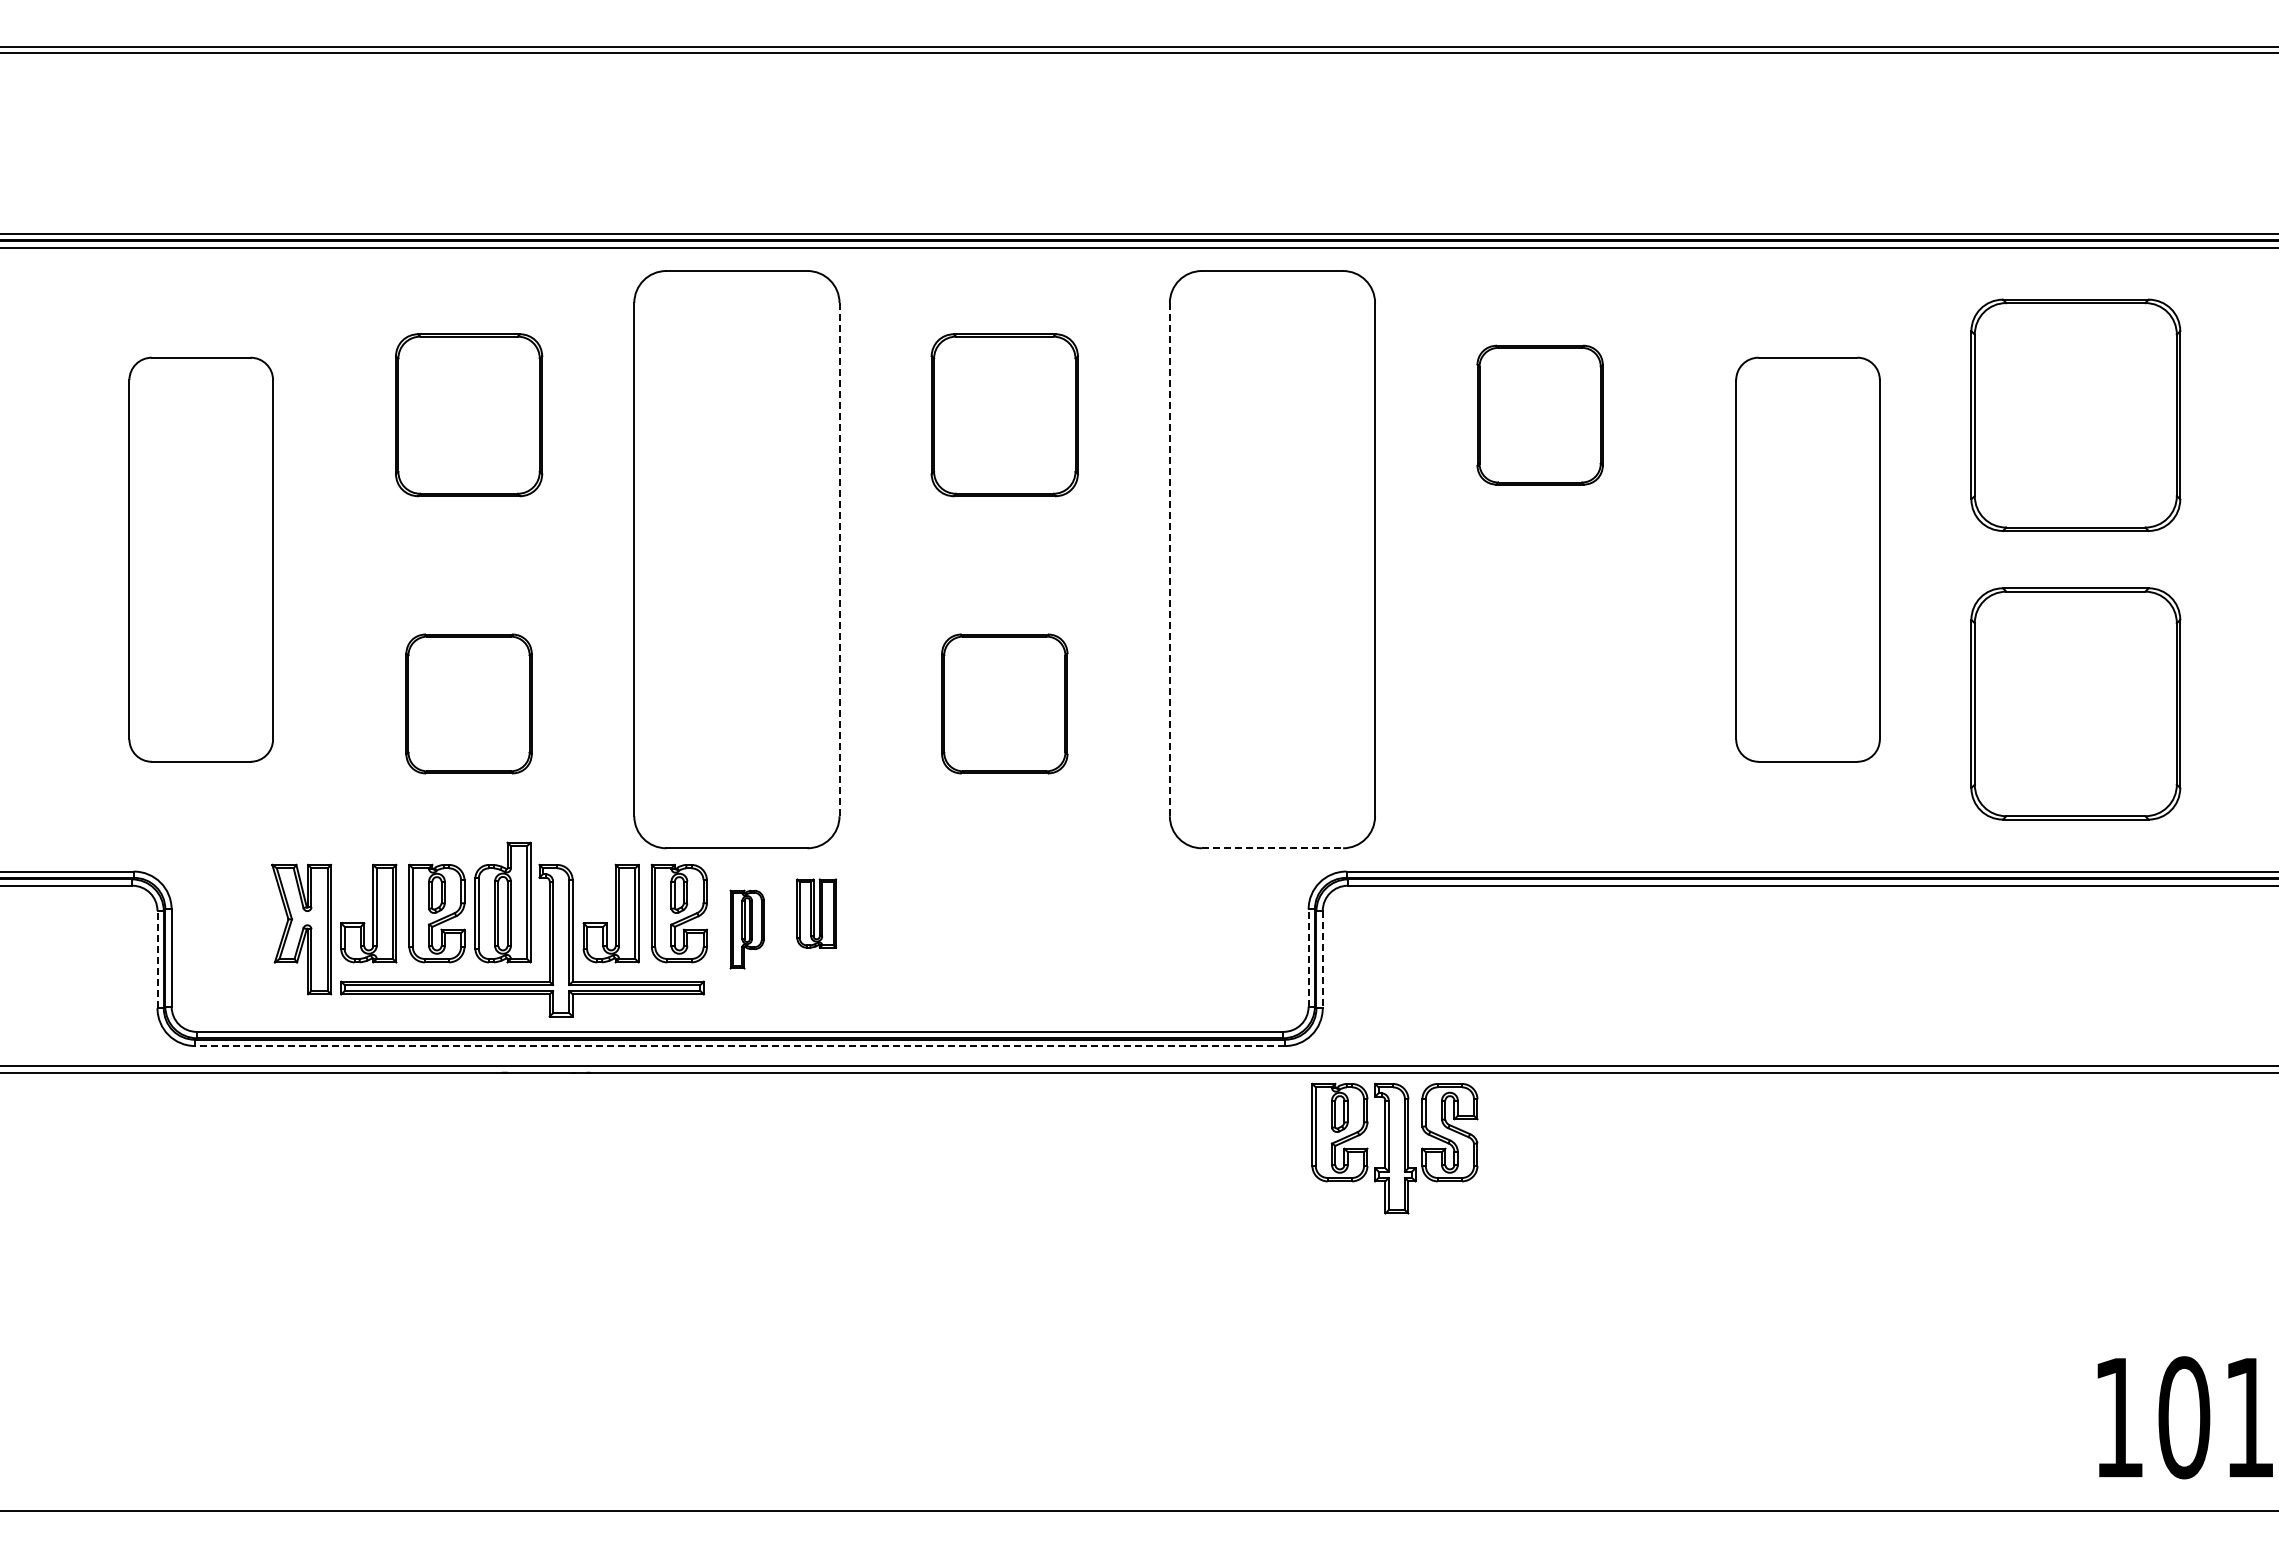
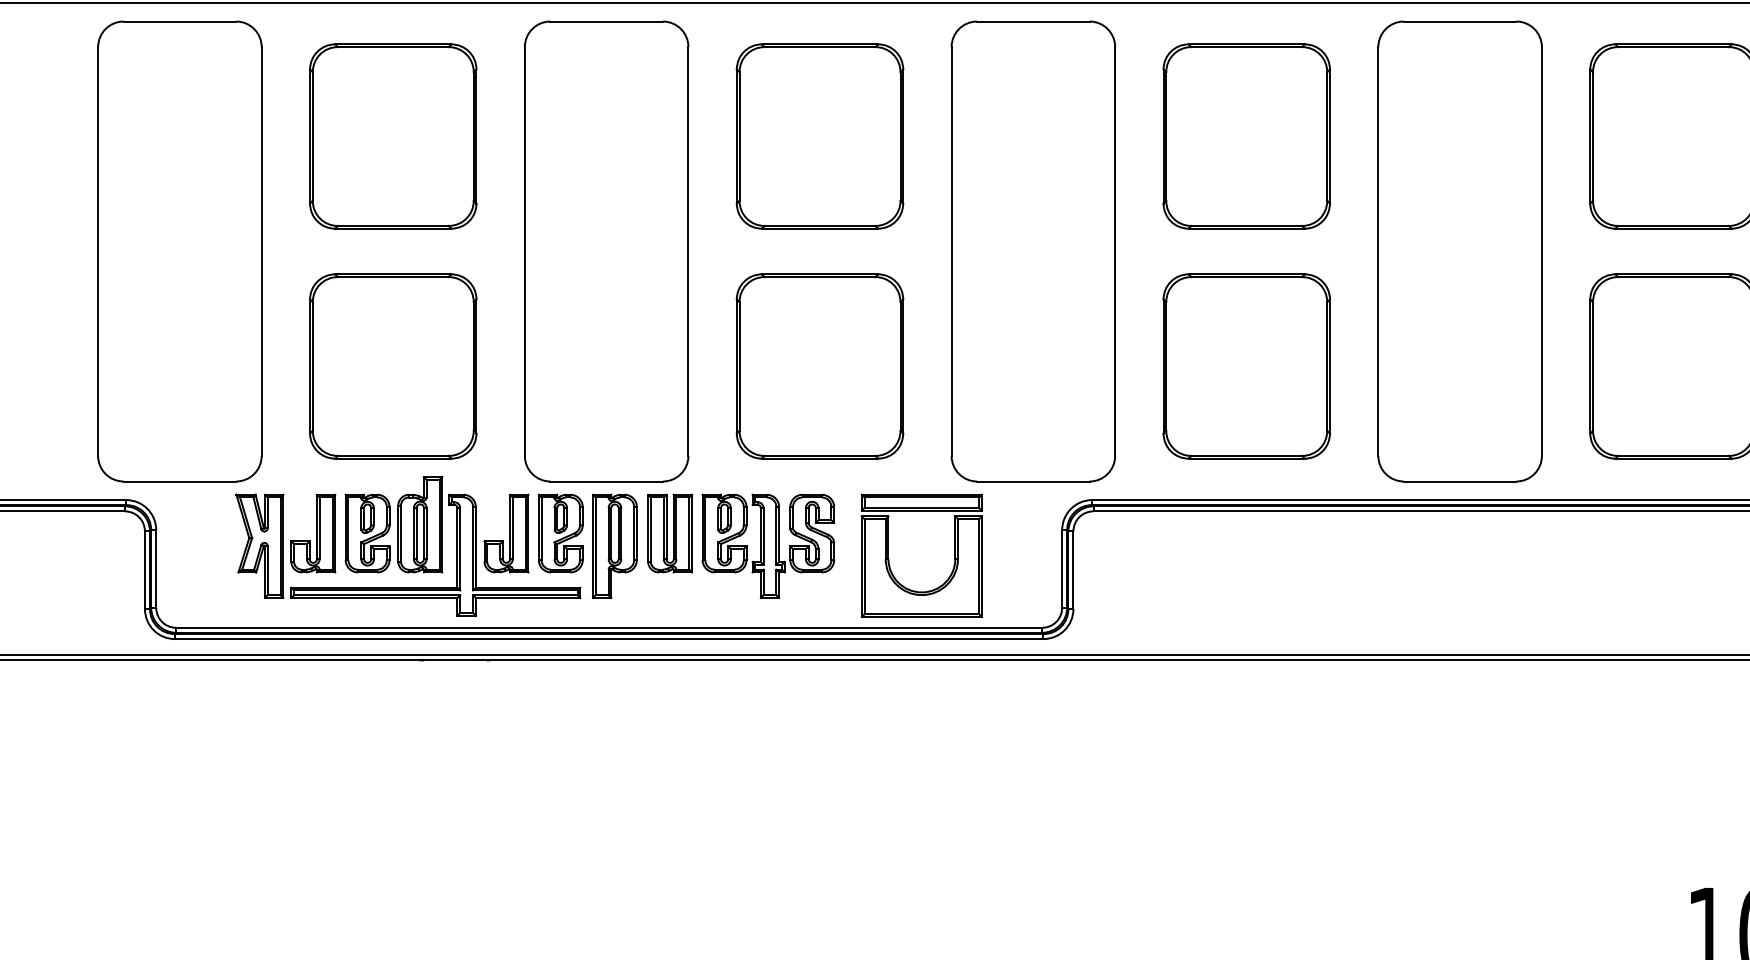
part: (468, 414) -> (392, 135), size x1.43
part: (1004, 414) -> (819, 135), size x1.43
part: (1539, 414) -> (1246, 135), size x1.67
part: (200, 559) -> (179, 251), size x1.43
line: (839, 559) -> (688, 251), dashed -> solid
line: (1169, 559) -> (951, 251), dashed -> solid
part: (1807, 559) -> (1459, 251), size x1.43
part: (468, 703) -> (392, 366), size x1.67
part: (1004, 703) -> (819, 366), size x1.67
part: (1539, 703) -> (1246, 366), added
line: (1272, 848) -> (1033, 481), dashed -> solid
part: (816, 913) -> (670, 533), size x1.43
part: (746, 929) -> (614, 546), size x1.67
part: (1091, 941) -> (889, 555), added
line: (1308, 958) -> (1062, 569), dashed -> solid
line: (157, 959) -> (144, 570), dashed -> solid
line: (1322, 959) -> (1073, 570), dashed -> solid
line: (740, 1046) -> (609, 639), dashed -> solid
part: (1394, 1148) -> (768, 546), moved

